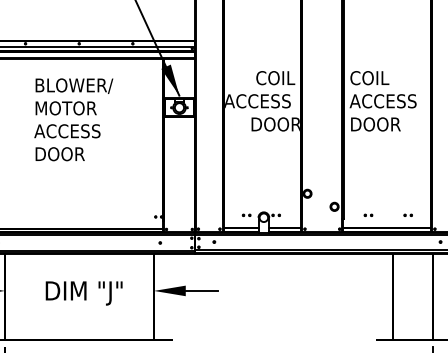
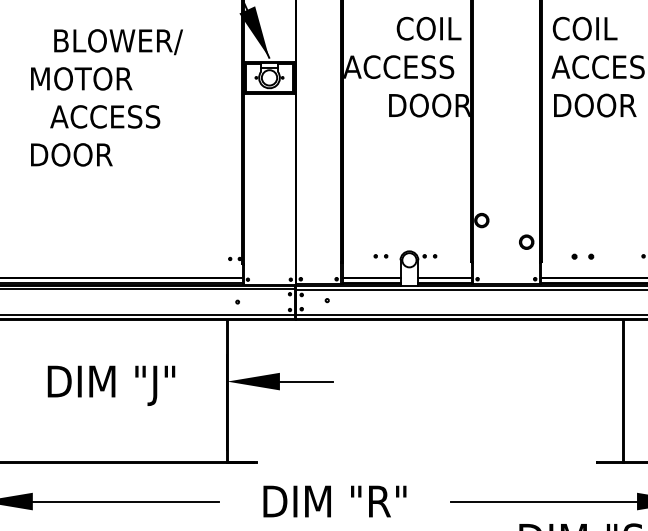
text: (74, 85) -> (118, 40), moved
text: (67, 131) -> (105, 117), moved
part: (368, 214) -> (582, 254), size x1.6

